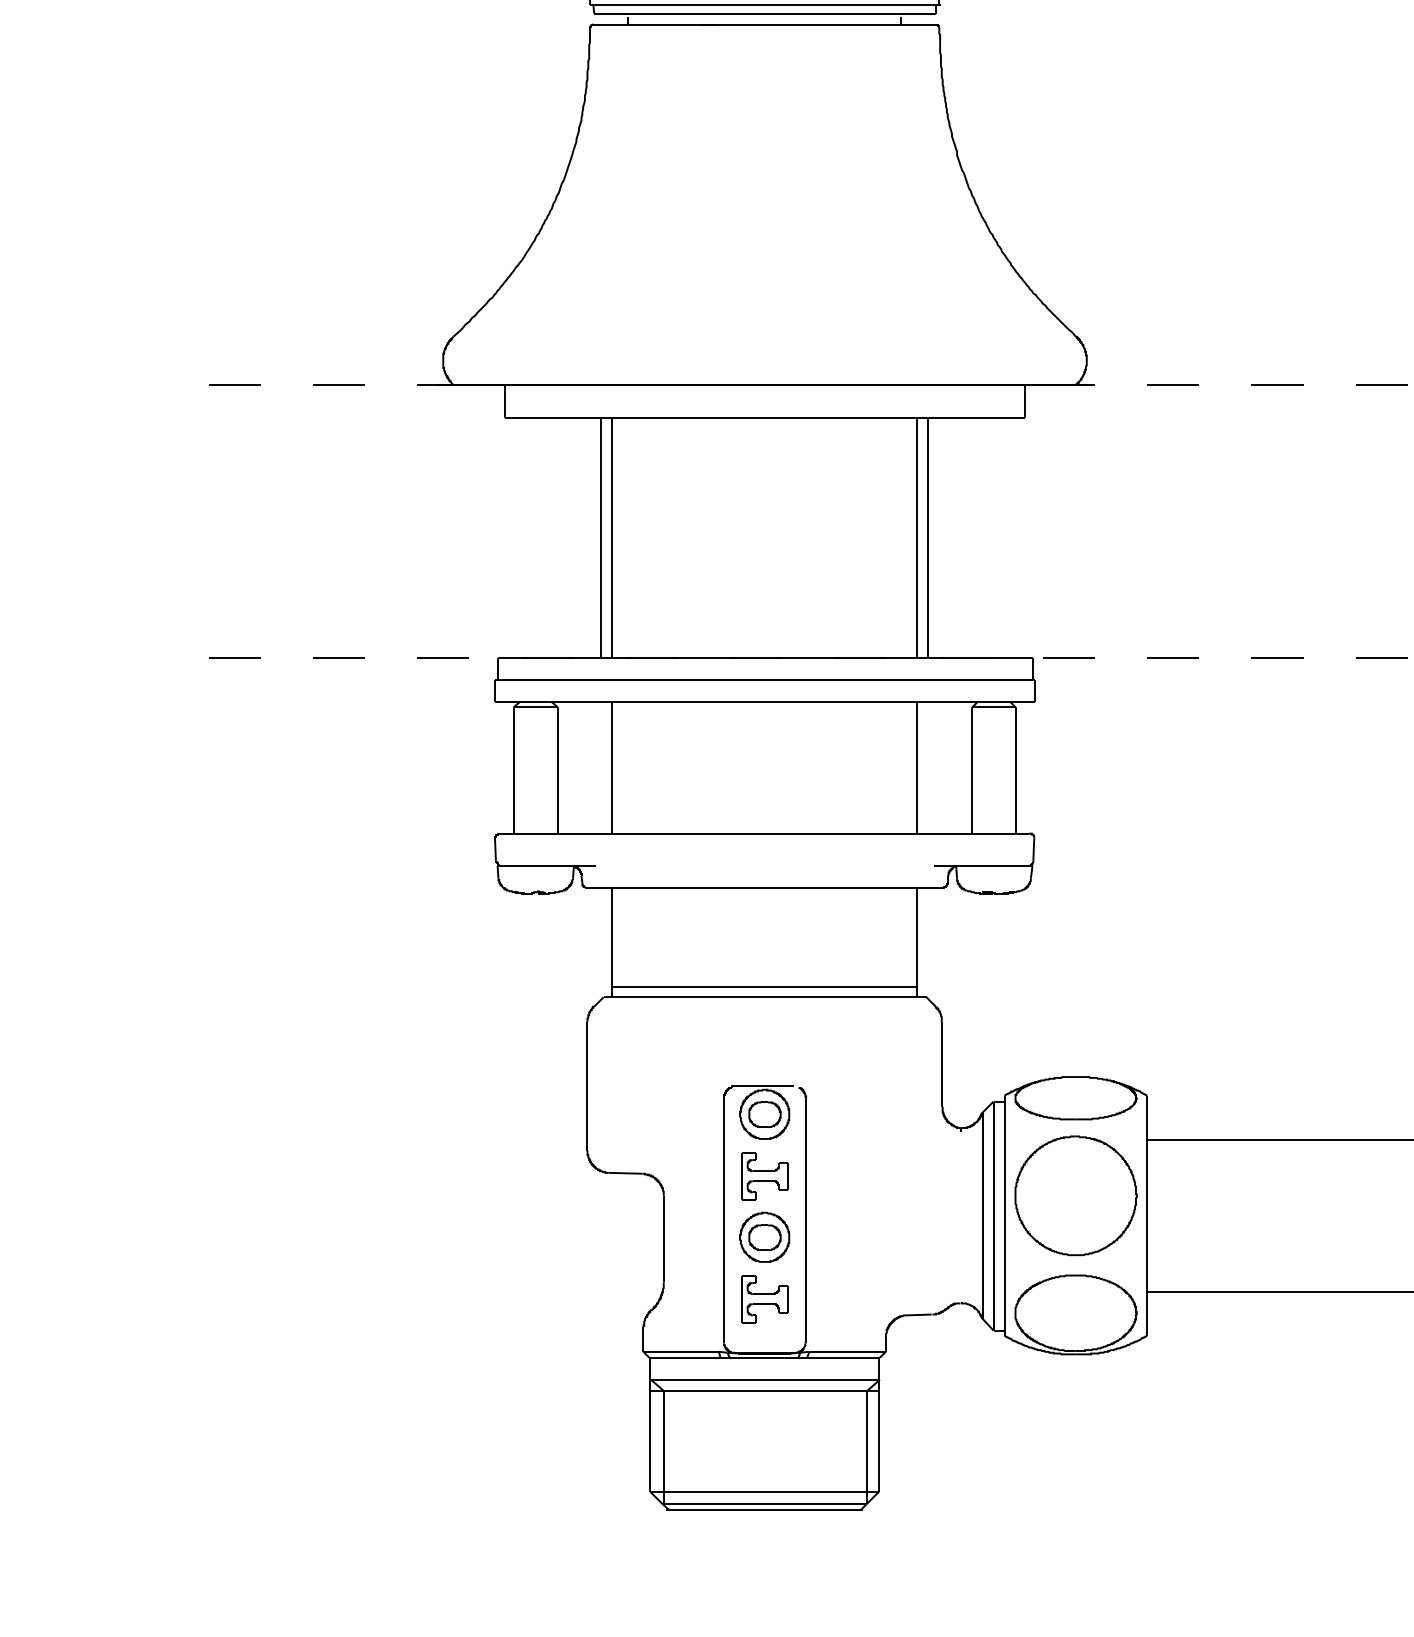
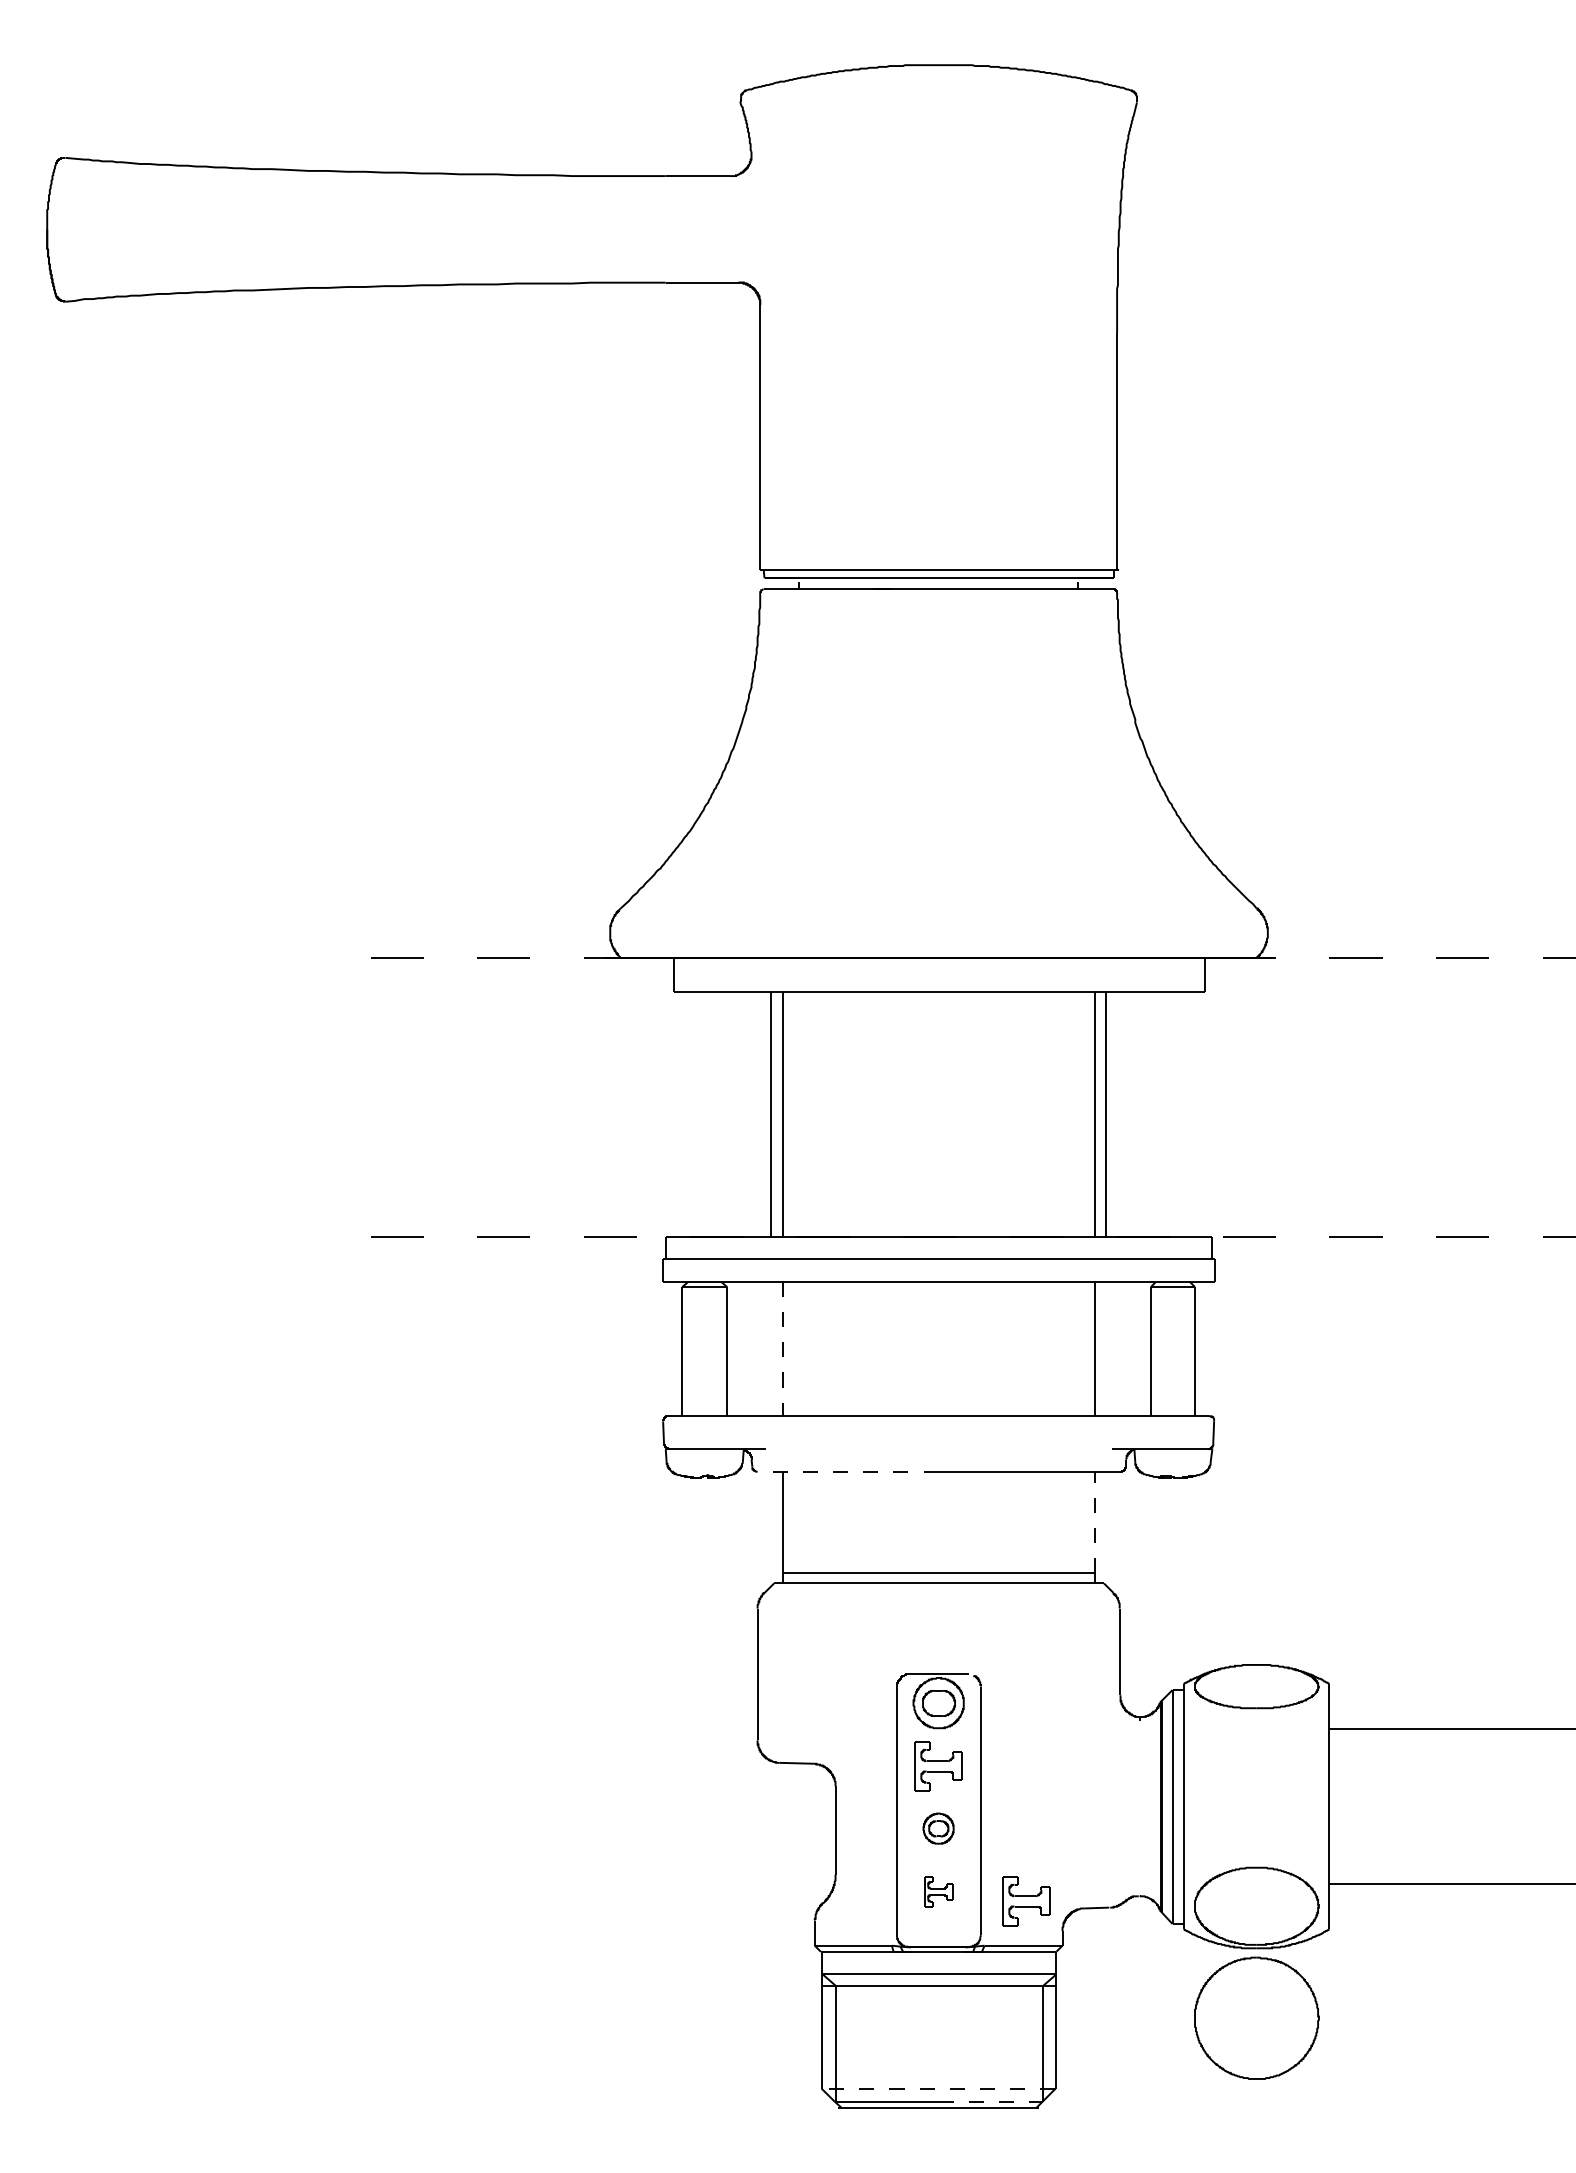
line: (611, 768) -> (782, 1349), solid -> dashed
line: (676, 887) -> (848, 1471), solid -> dashed
line: (917, 937) -> (1094, 1522), solid -> dashed
part: (1075, 1195) -> (1256, 2017), moved
part: (764, 1237) -> (938, 1828), size x0.6
part: (764, 1298) -> (938, 1891), size x0.6
part: (850, 1308) -> (1026, 1901), added
line: (764, 1491) -> (938, 2088), solid -> dashed
line: (816, 1504) -> (991, 2101), solid -> dashed

